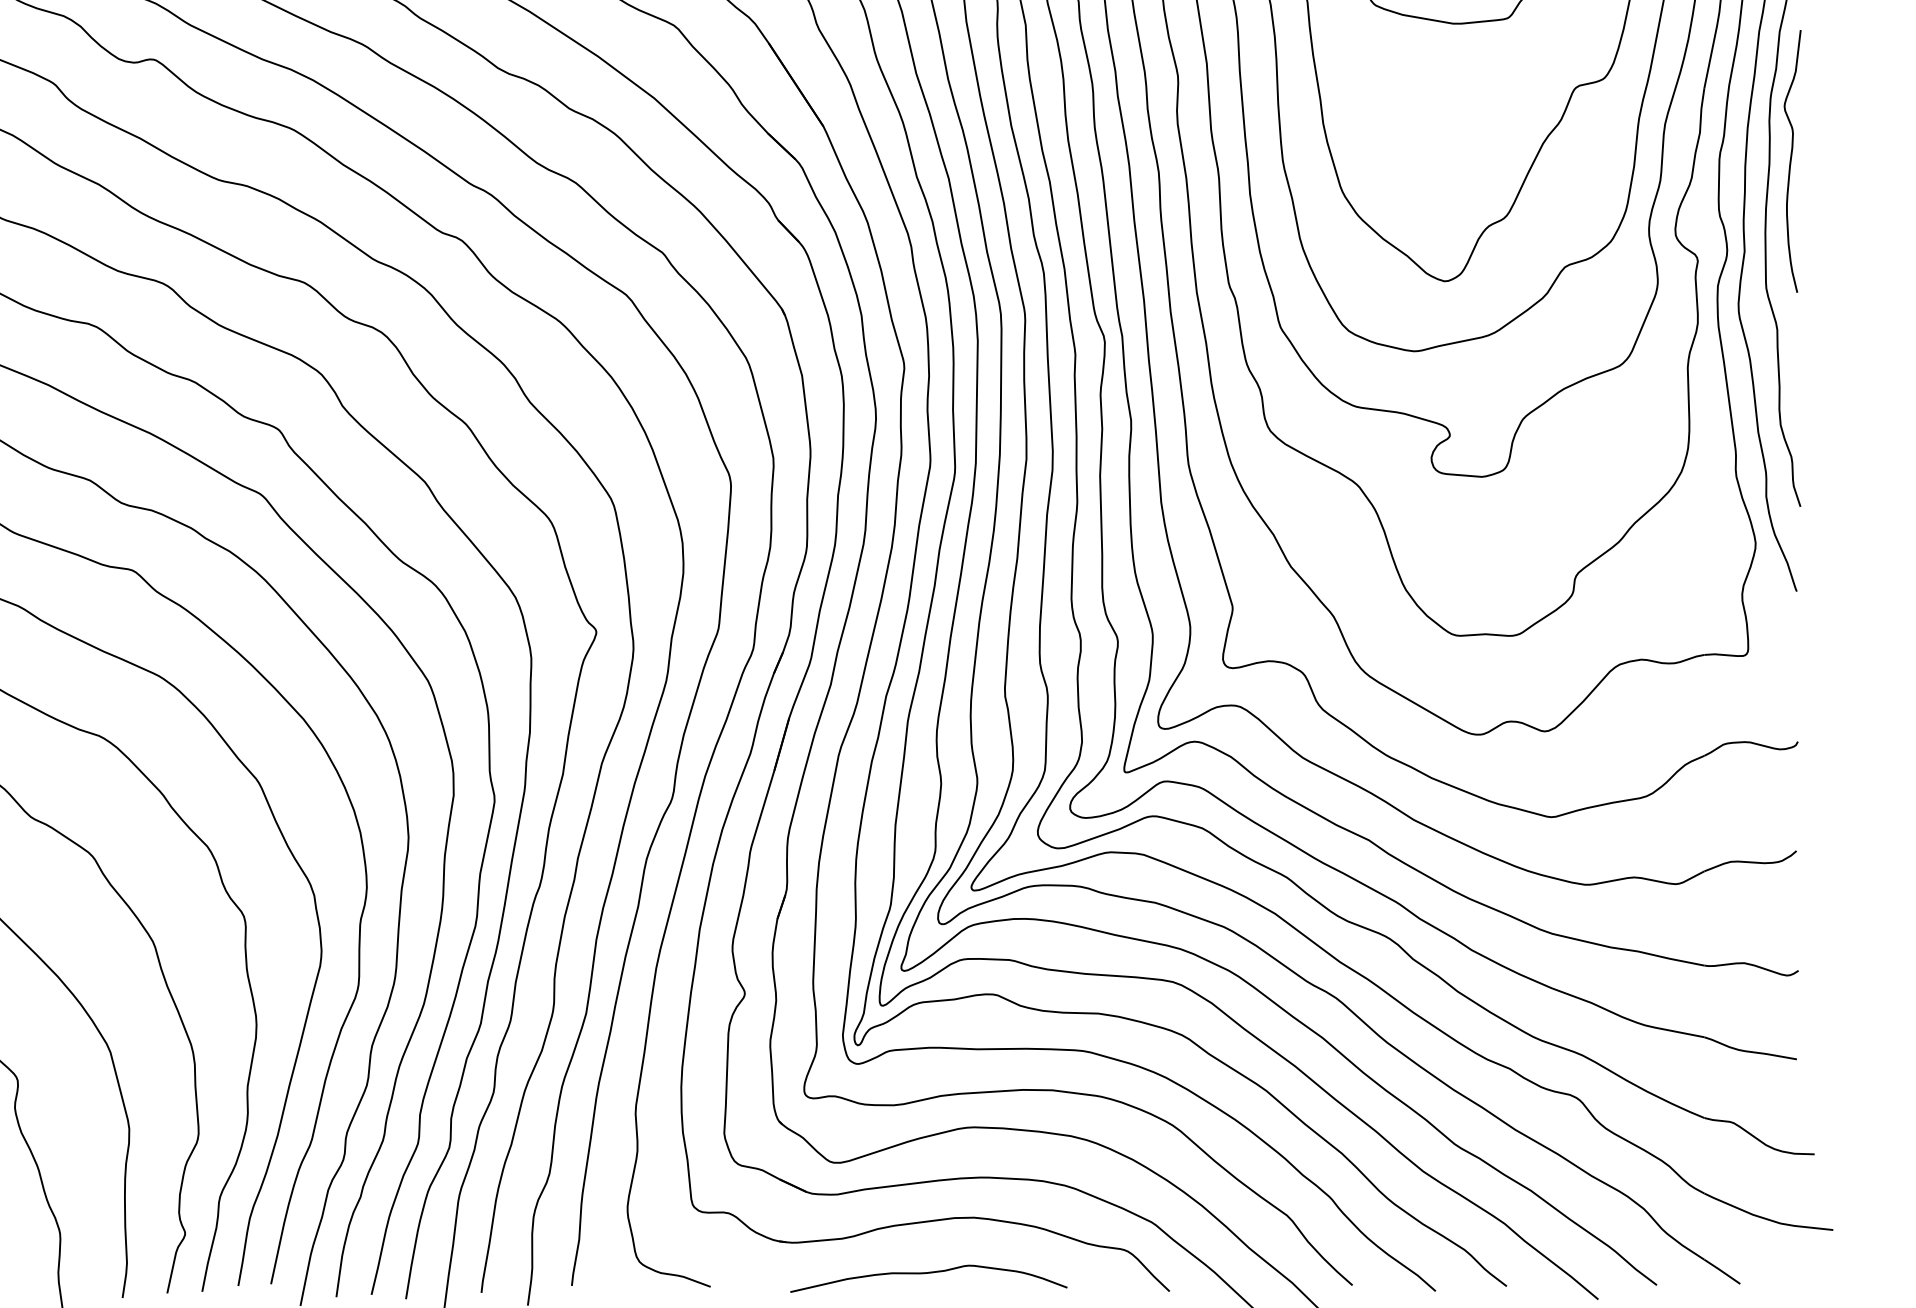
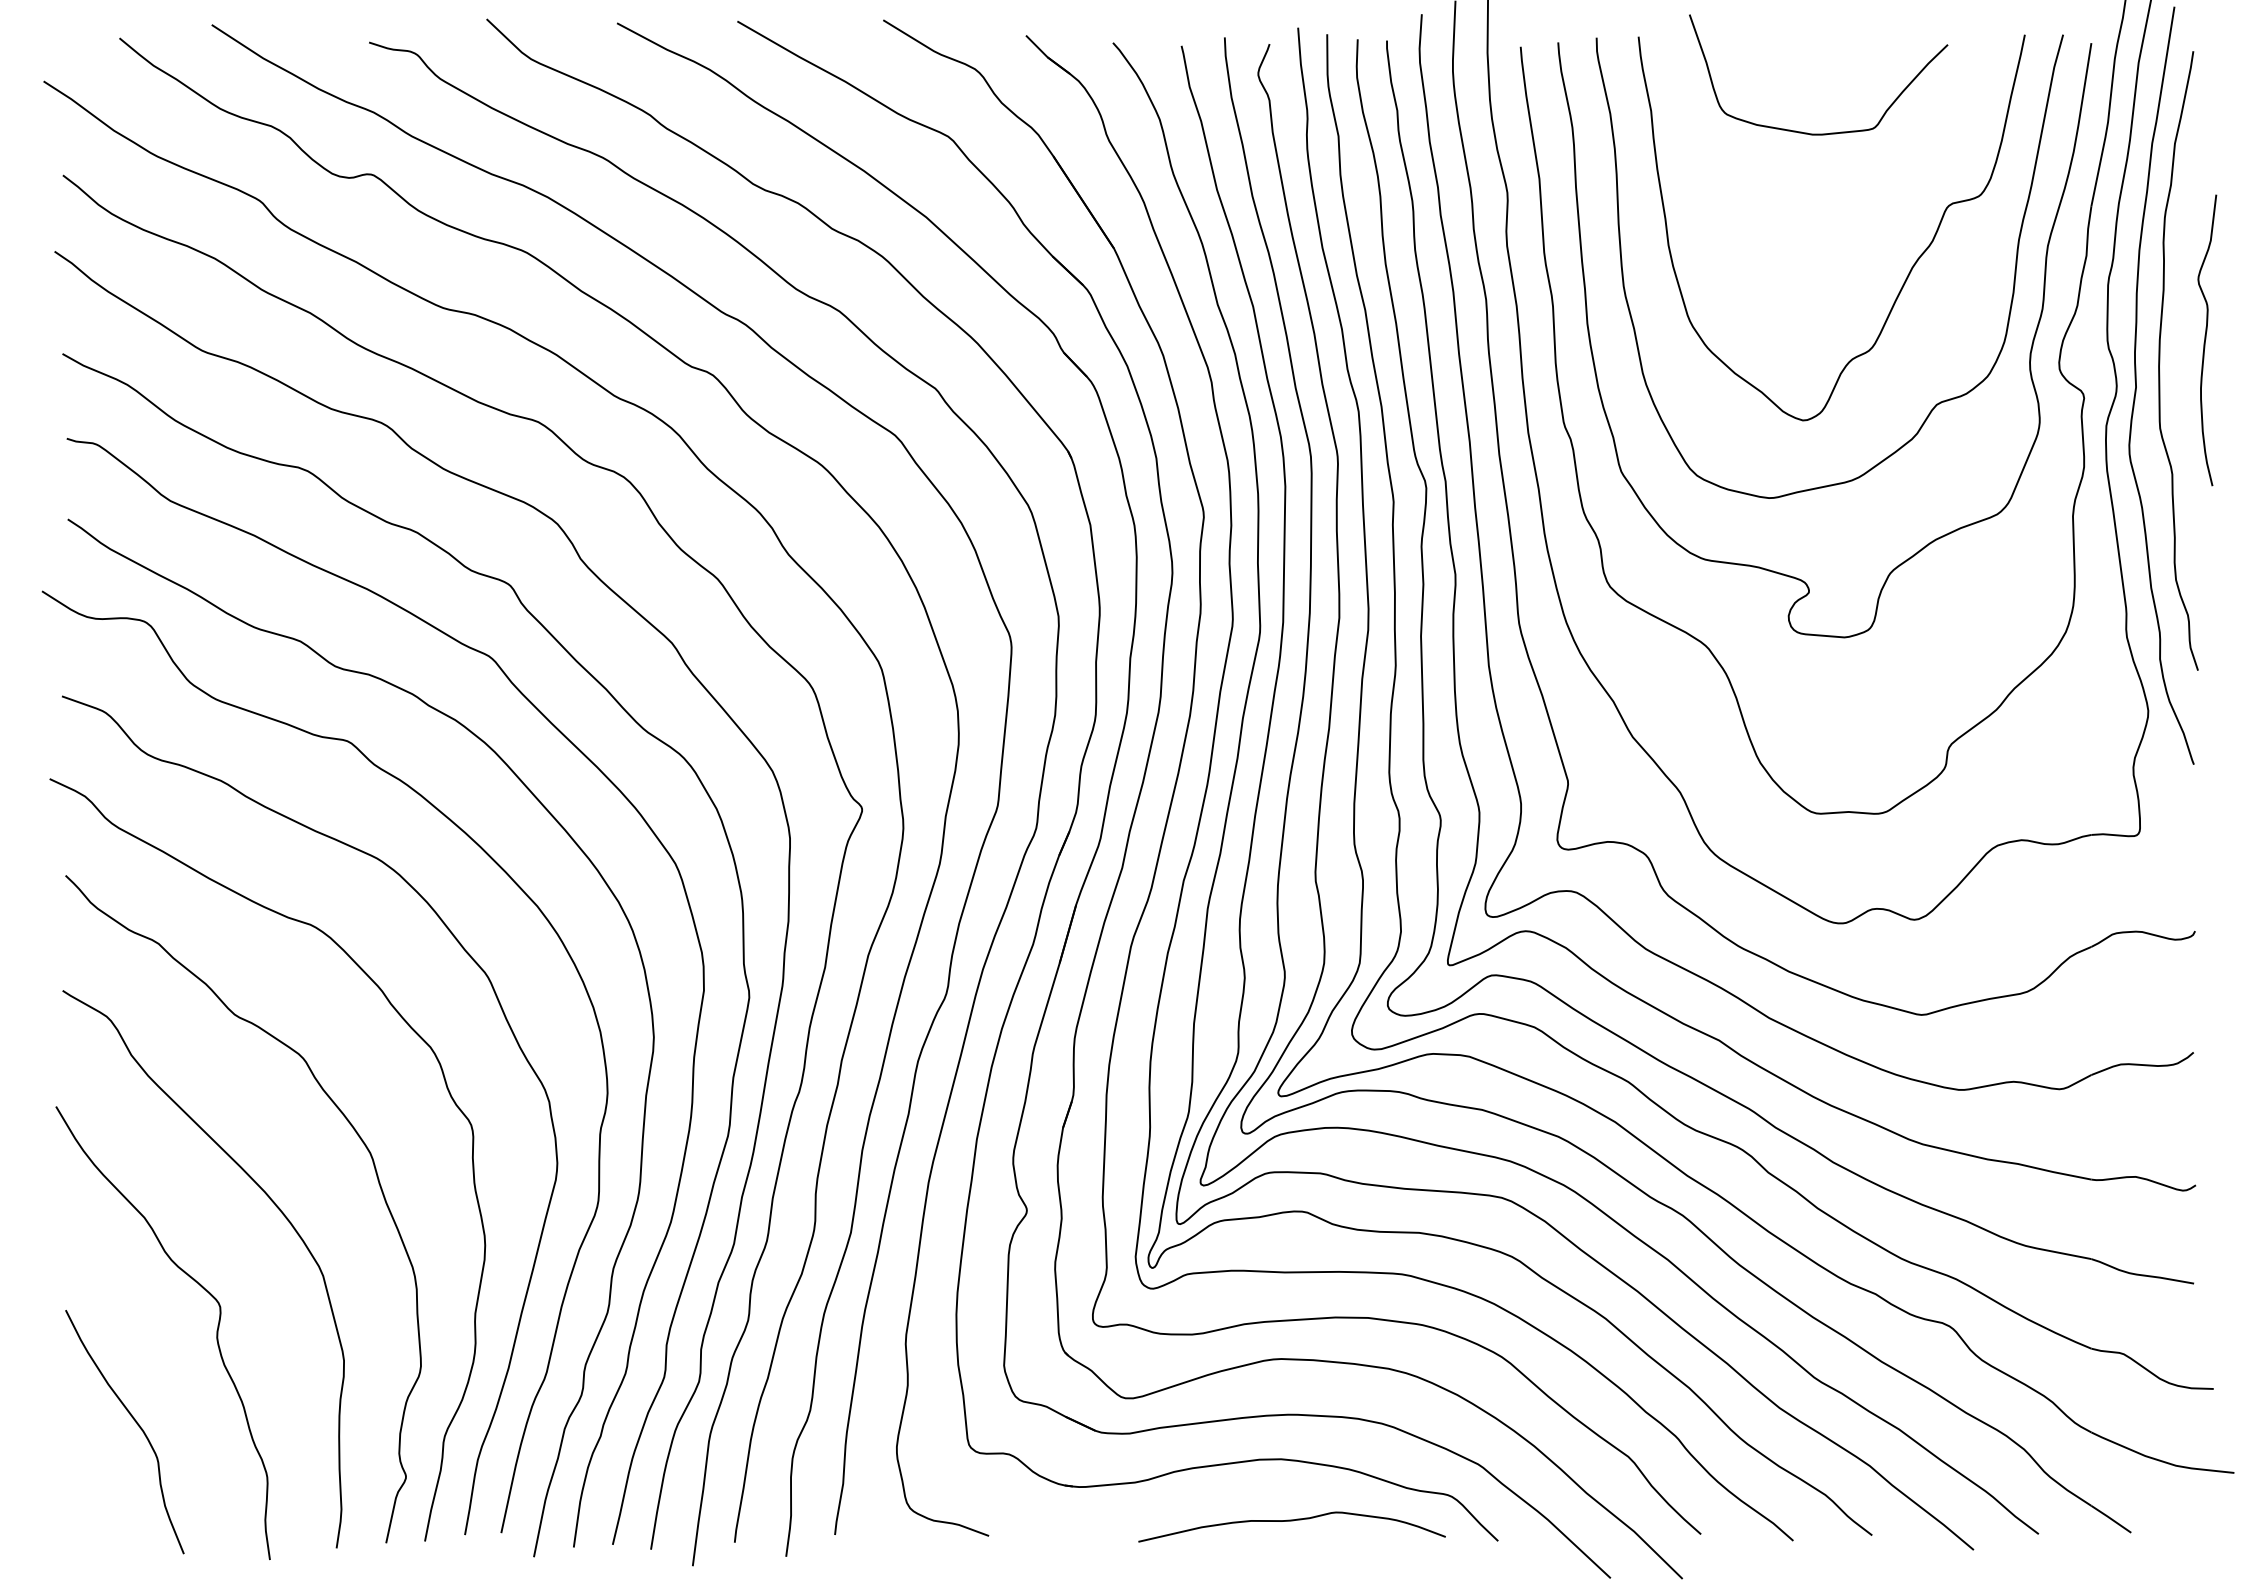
curve: (1791, 160) -> (2206, 339), moved
curve: (928, 1273) -> (1291, 1521), moved

